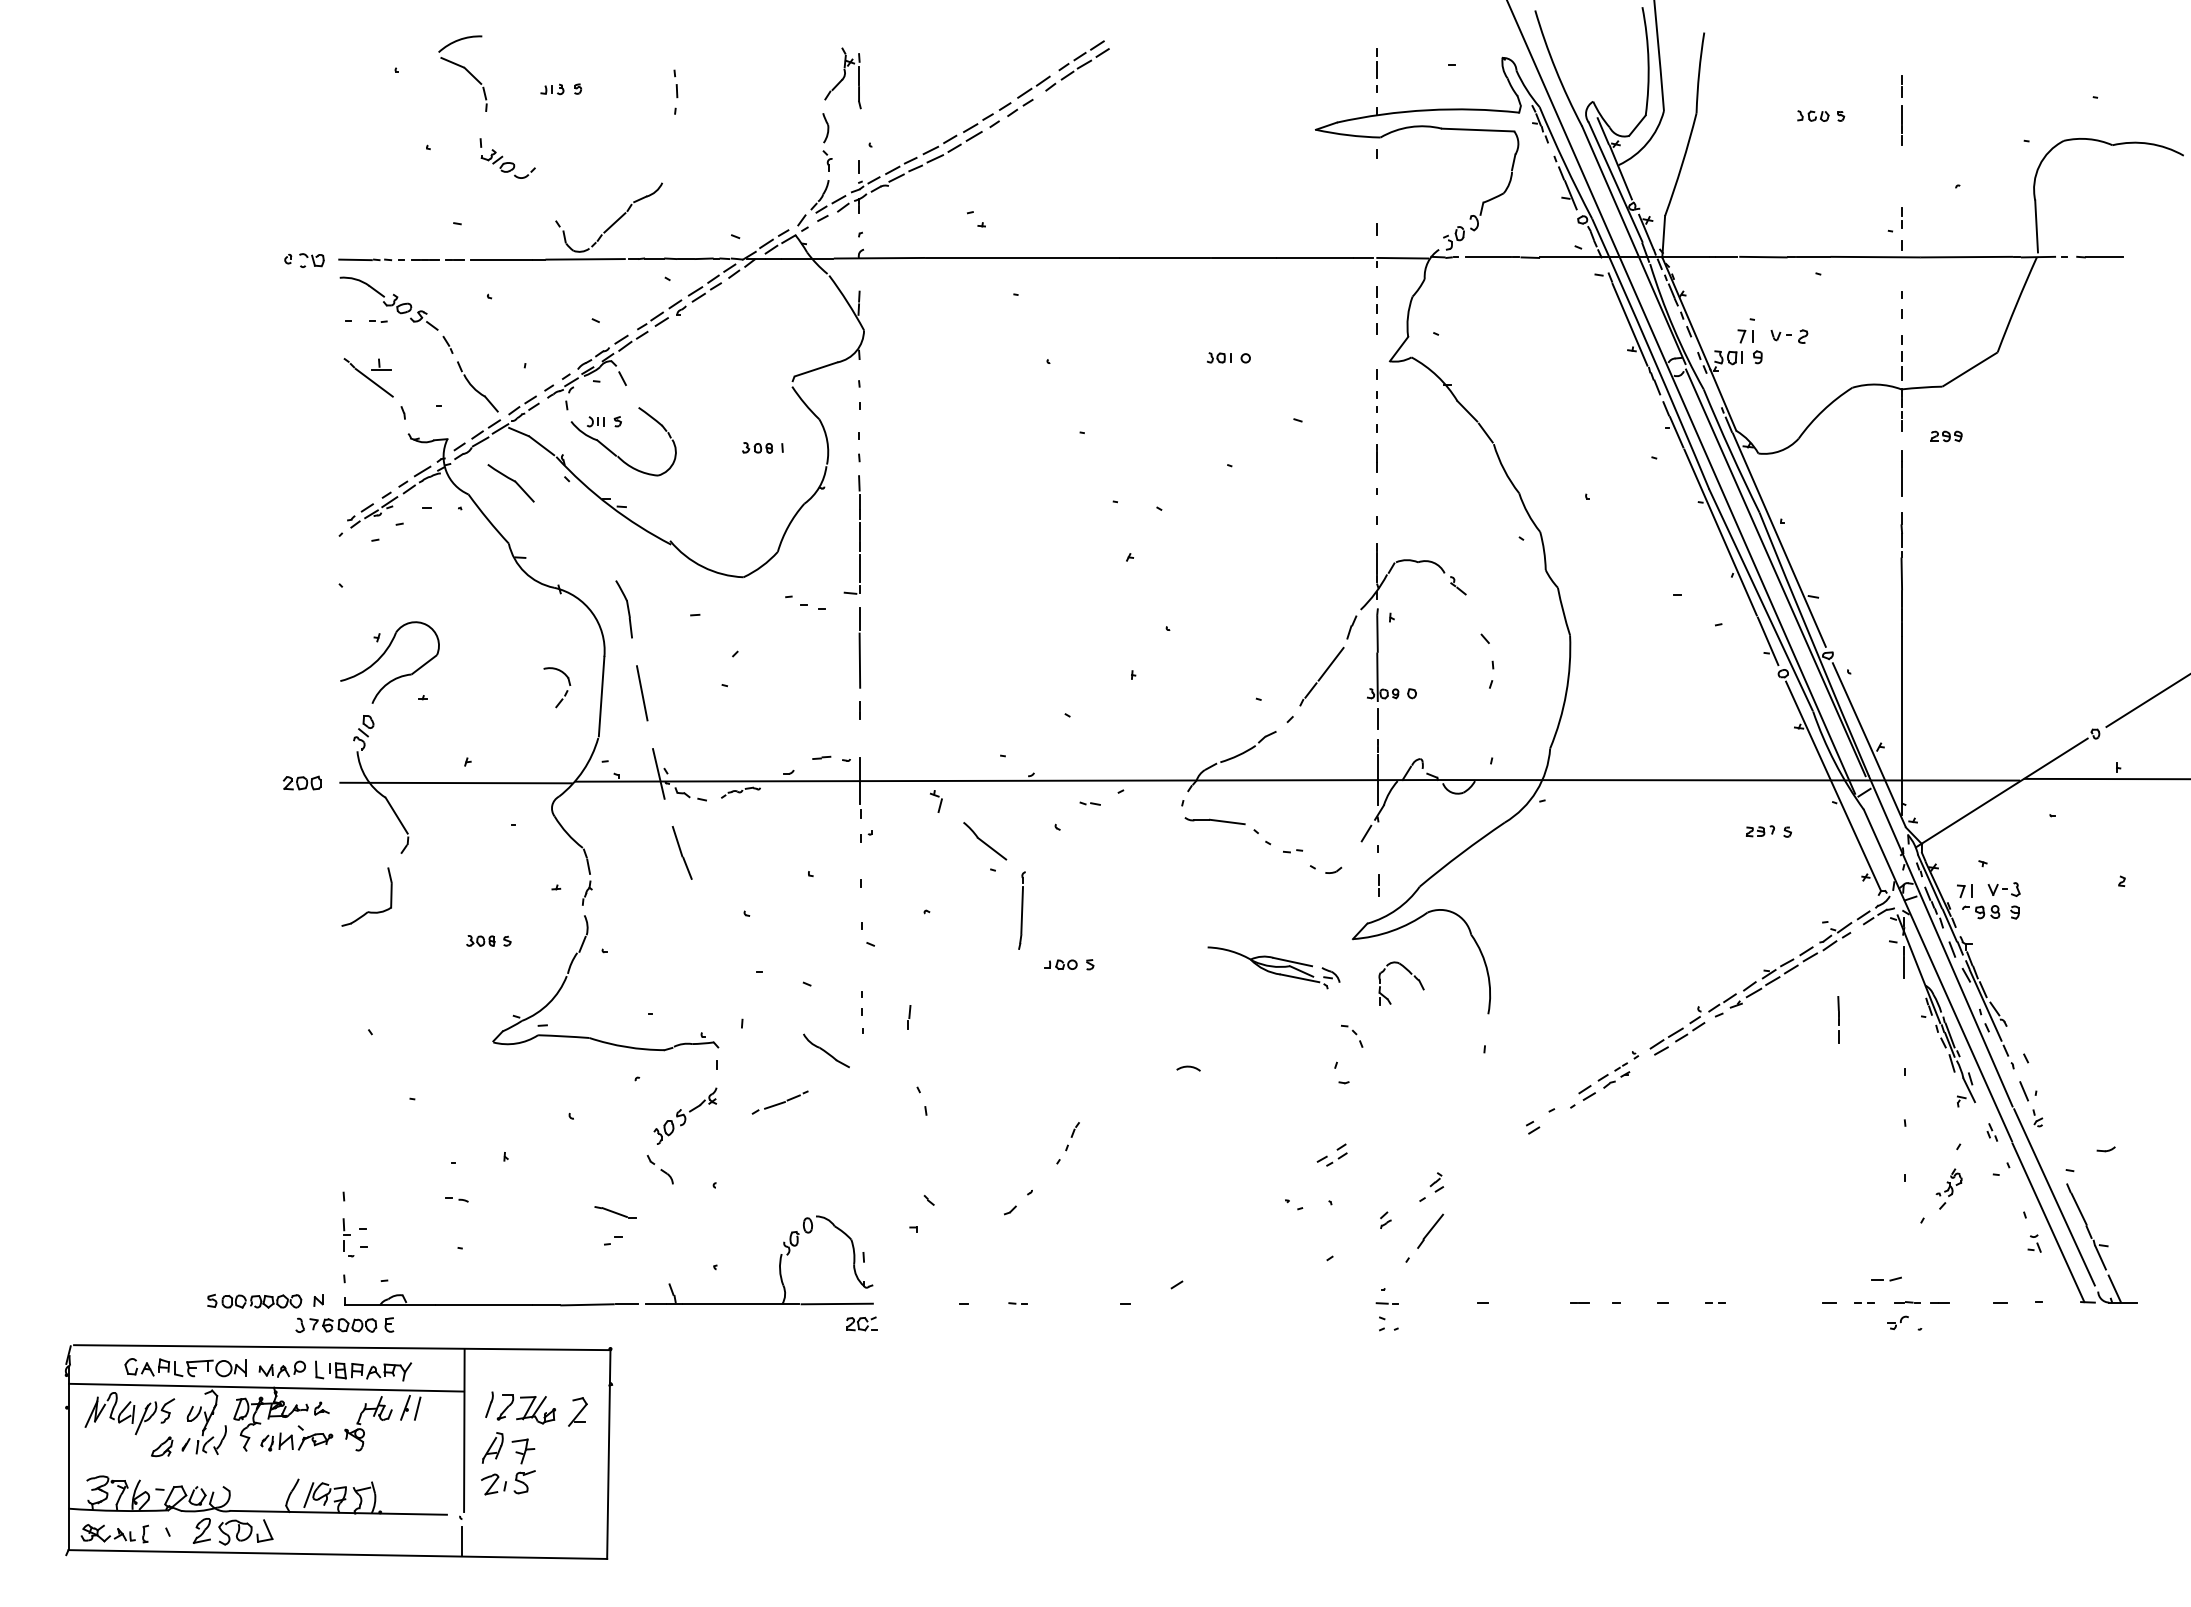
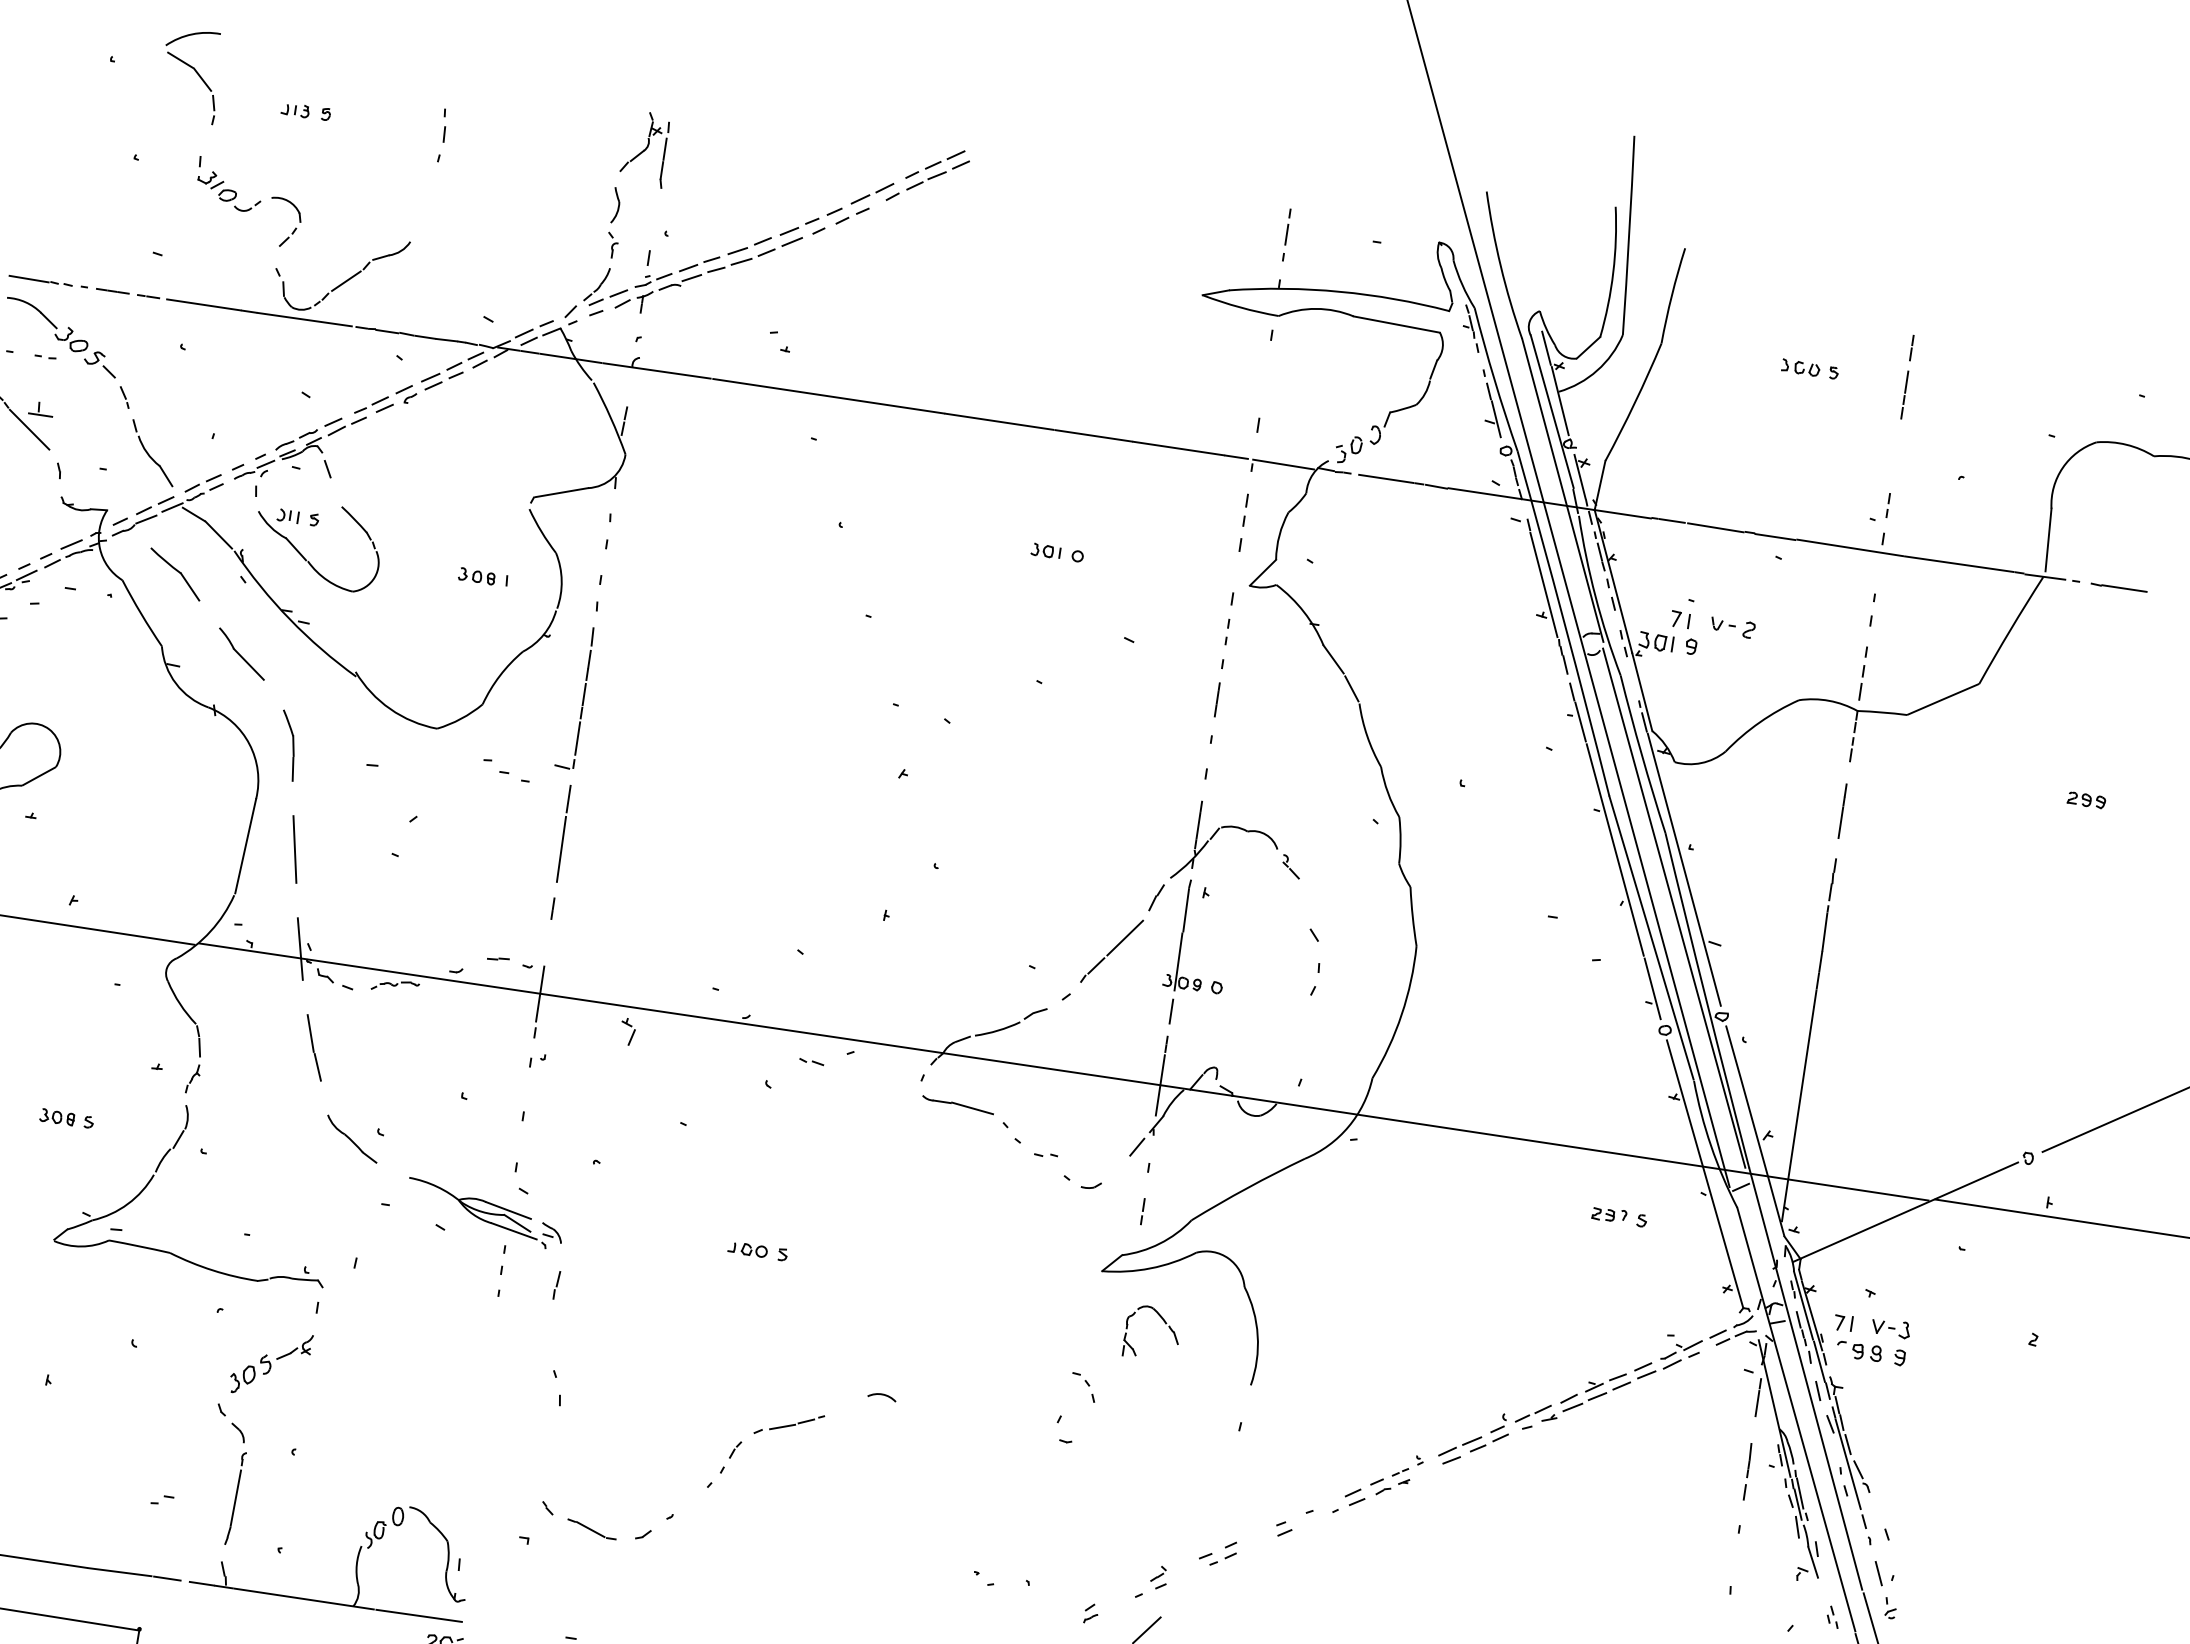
part: (1946, 436) -> (2086, 800), moved
part: (565, 692) -> (293, 230), moved
part: (985, 841) -> (242, 654), moved
part: (1021, 910) -> (235, 1498), moved
part: (1273, 967) -> (484, 1213), moved
line: (1838, 1019) -> (1747, 1470), moved
part: (826, 1050) -> (352, 1138), moved
part: (779, 1102) -> (788, 1424), moved
part: (1331, 1154) -> (1217, 1552), moved
part: (615, 1212) -> (591, 1529), moved

